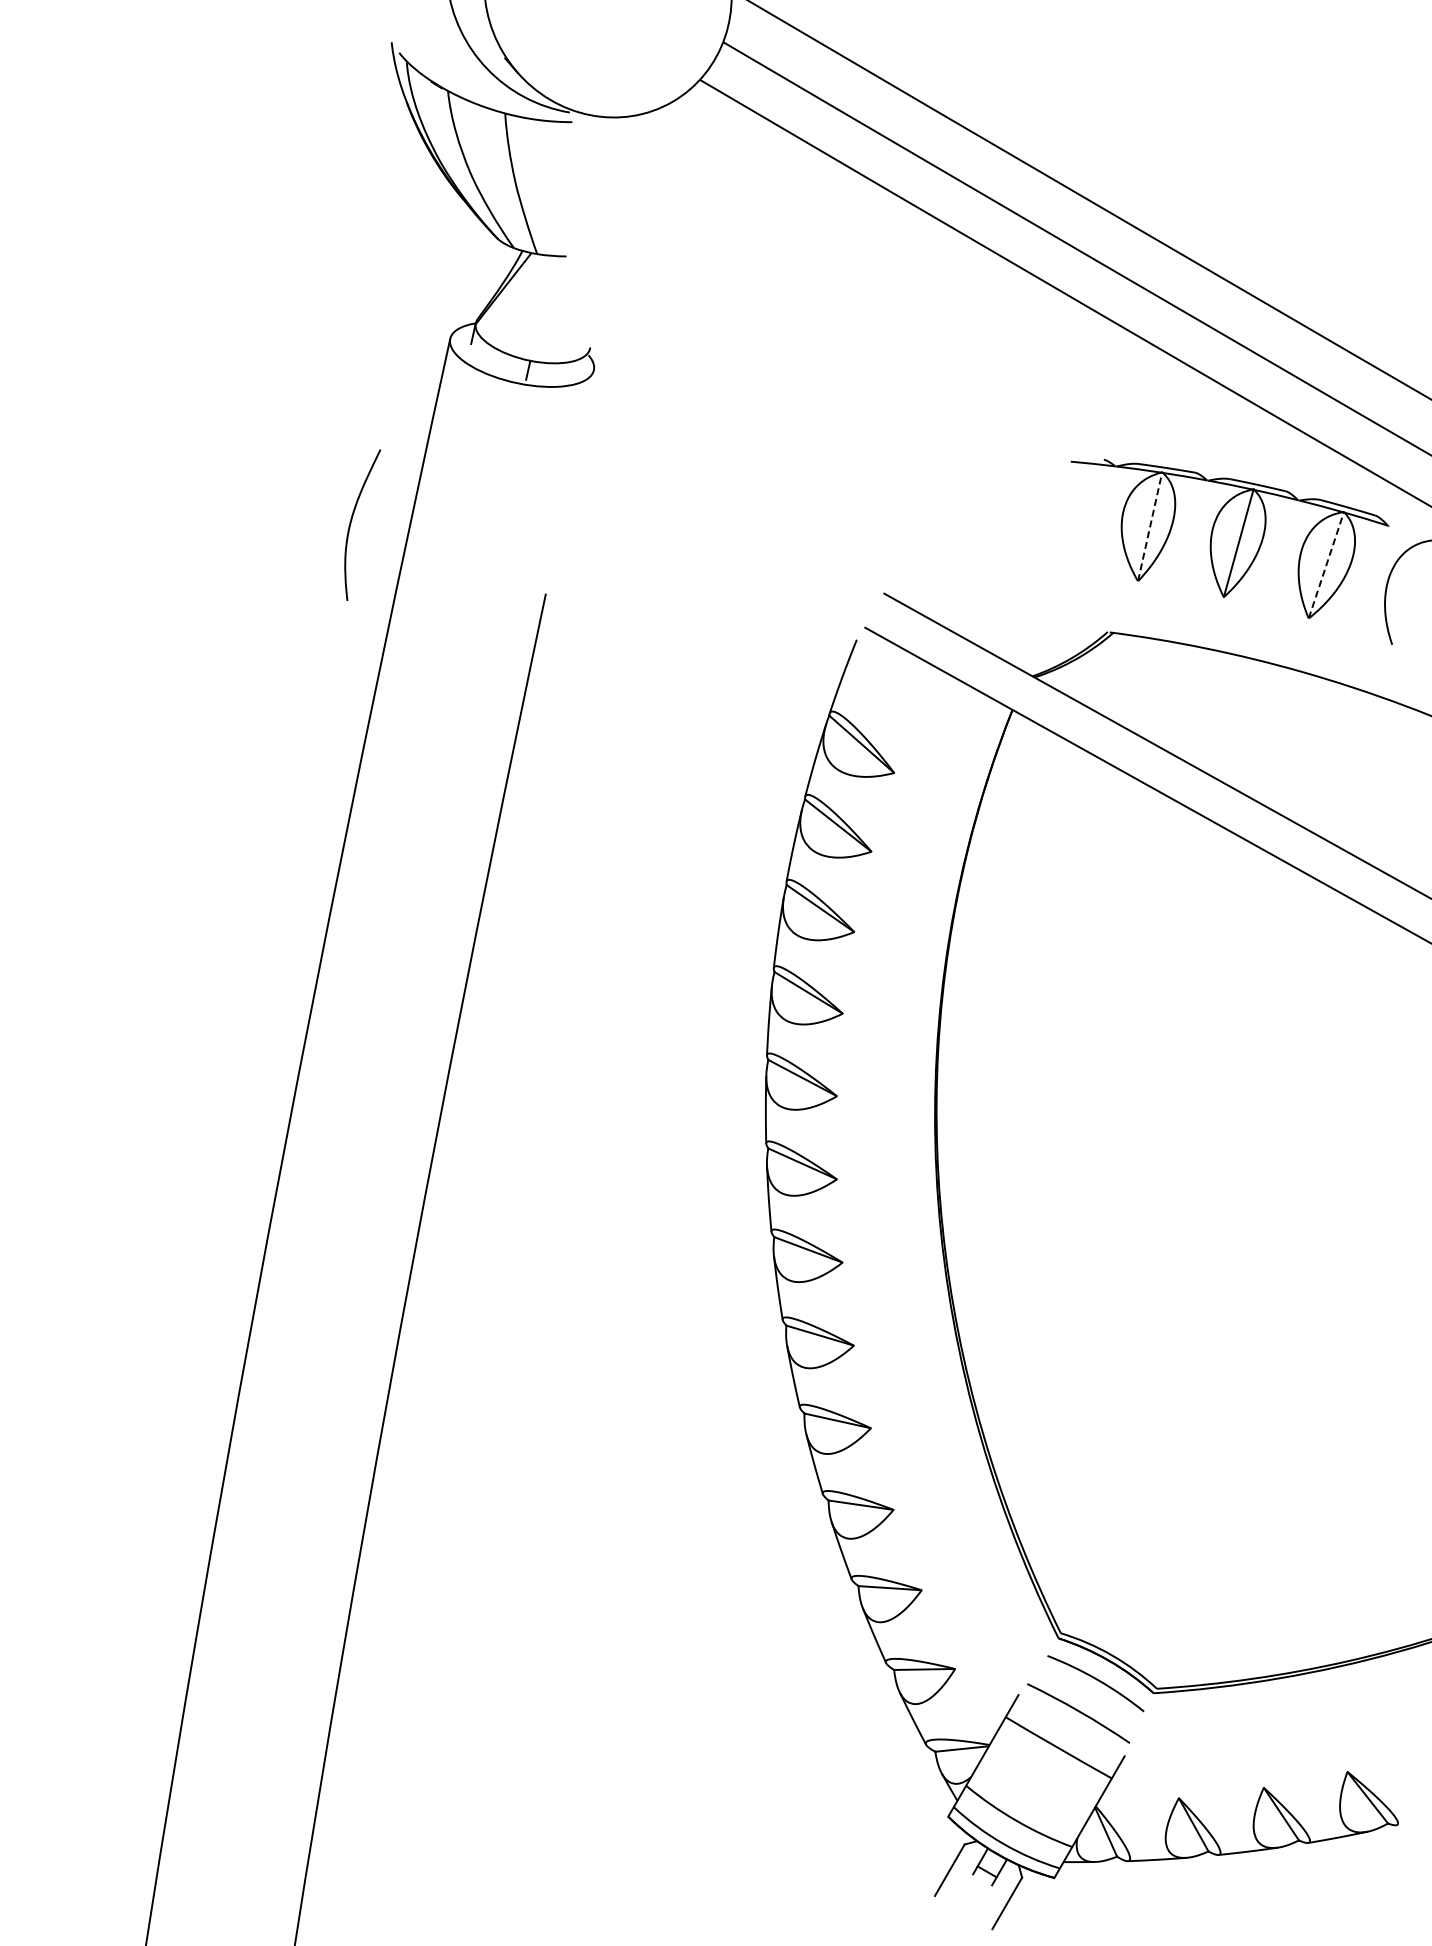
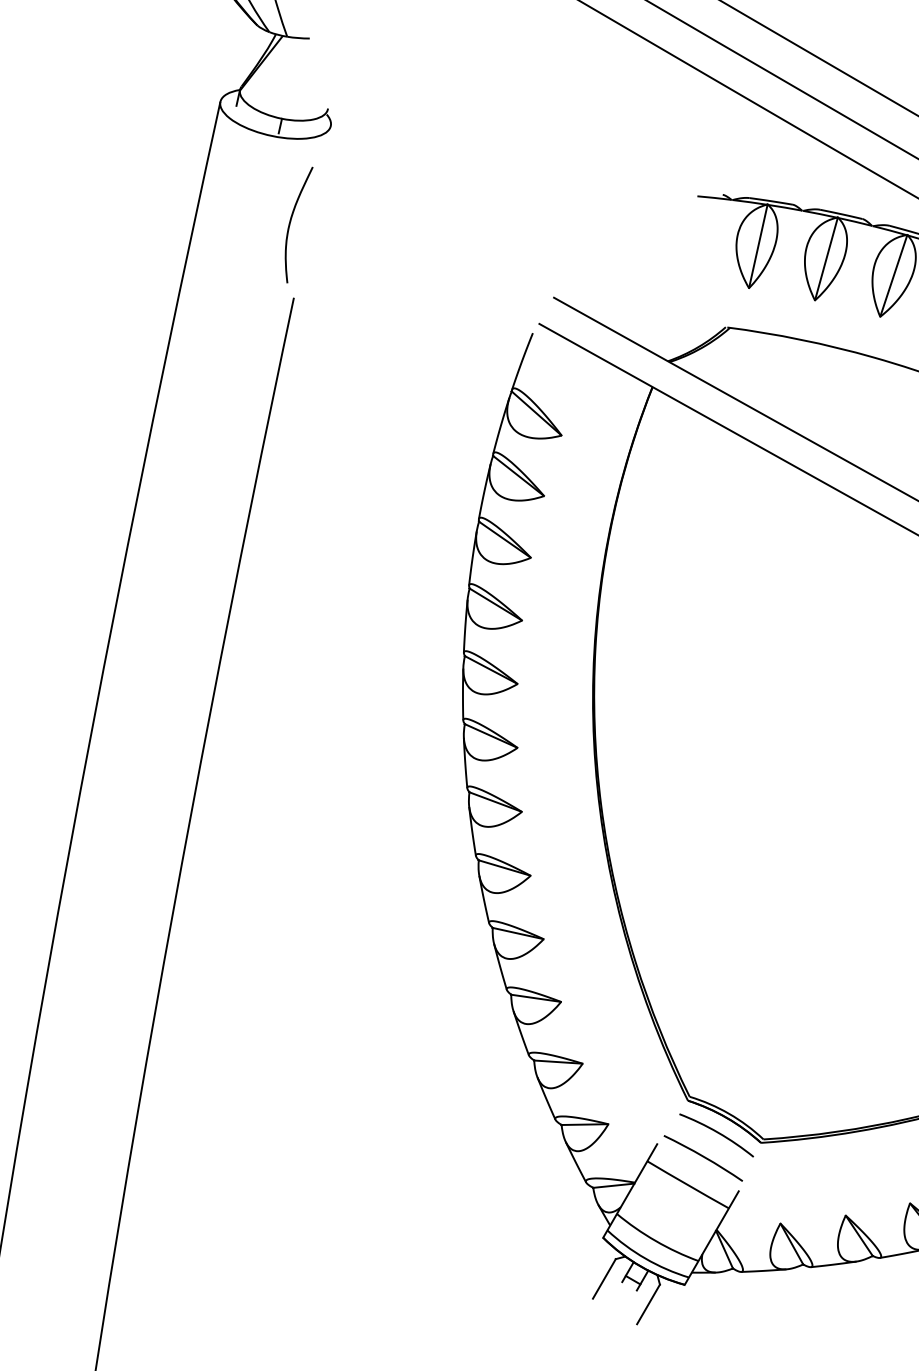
curve: (352, 520) -> (291, 221), moved
line: (1150, 526) -> (758, 246), dashed -> solid
line: (1326, 565) -> (893, 276), dashed -> solid

